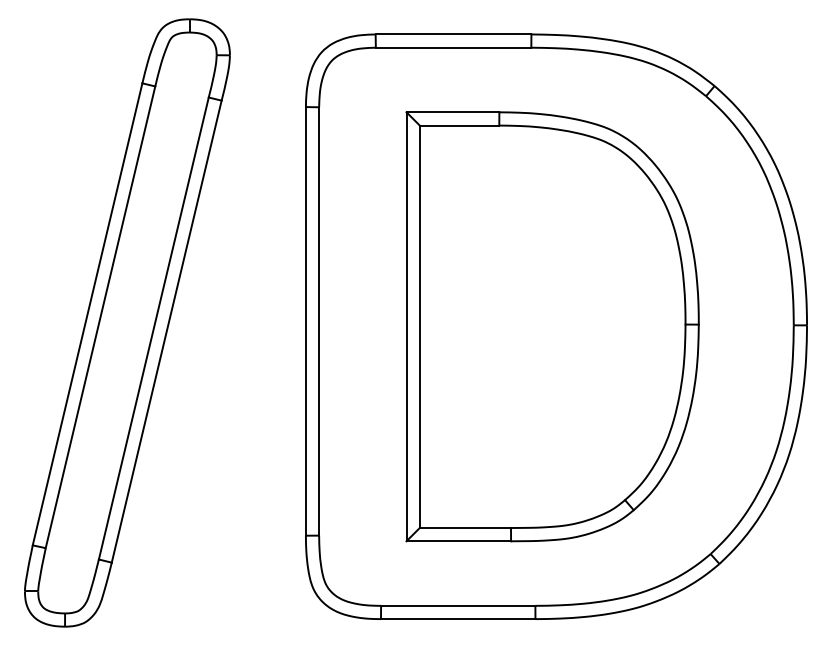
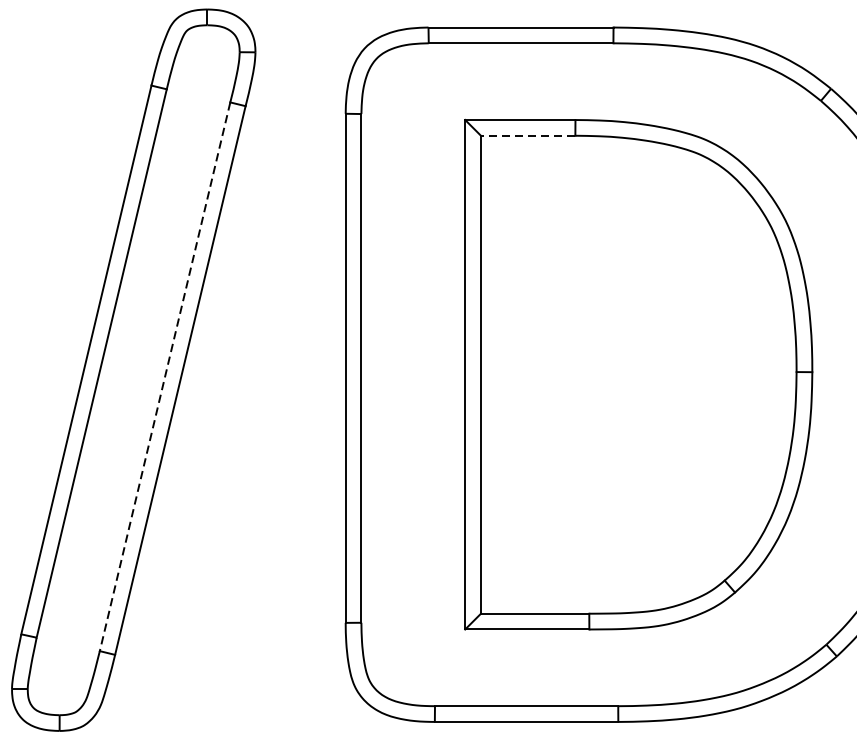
line: (459, 125) -> (528, 135), solid -> dashed
line: (153, 328) -> (164, 376), solid -> dashed

